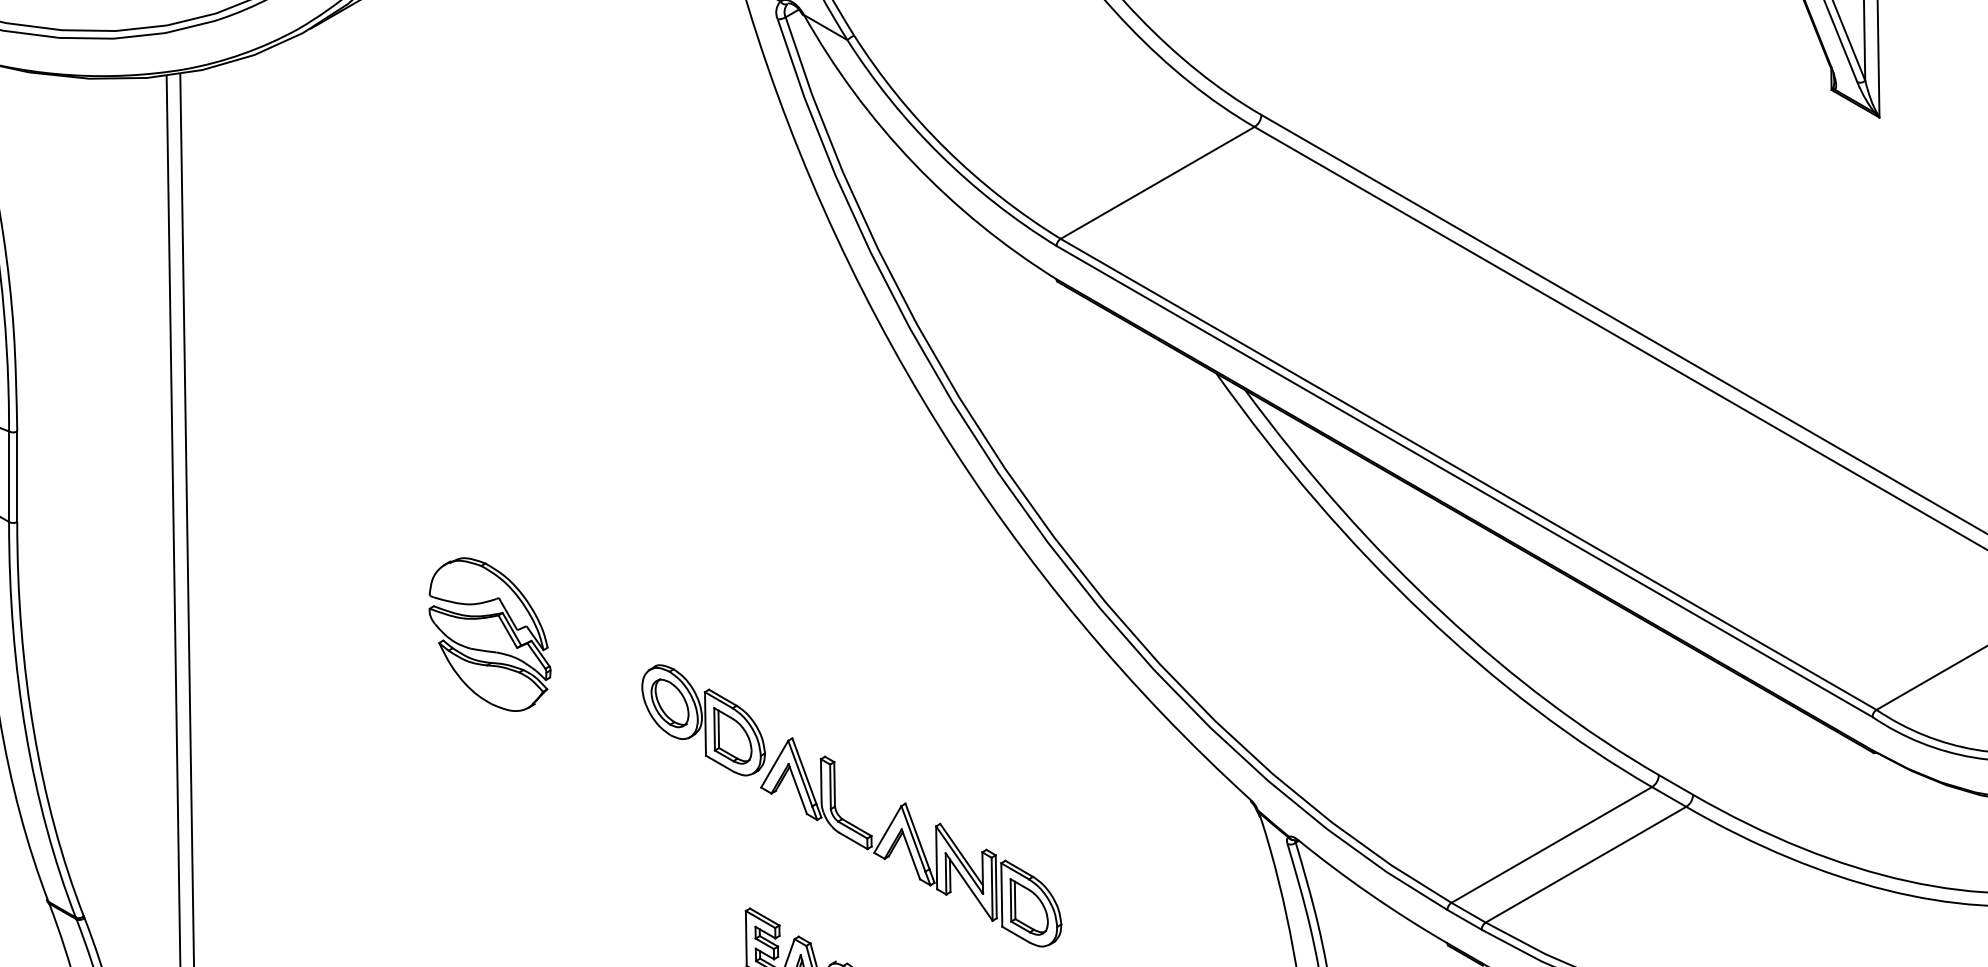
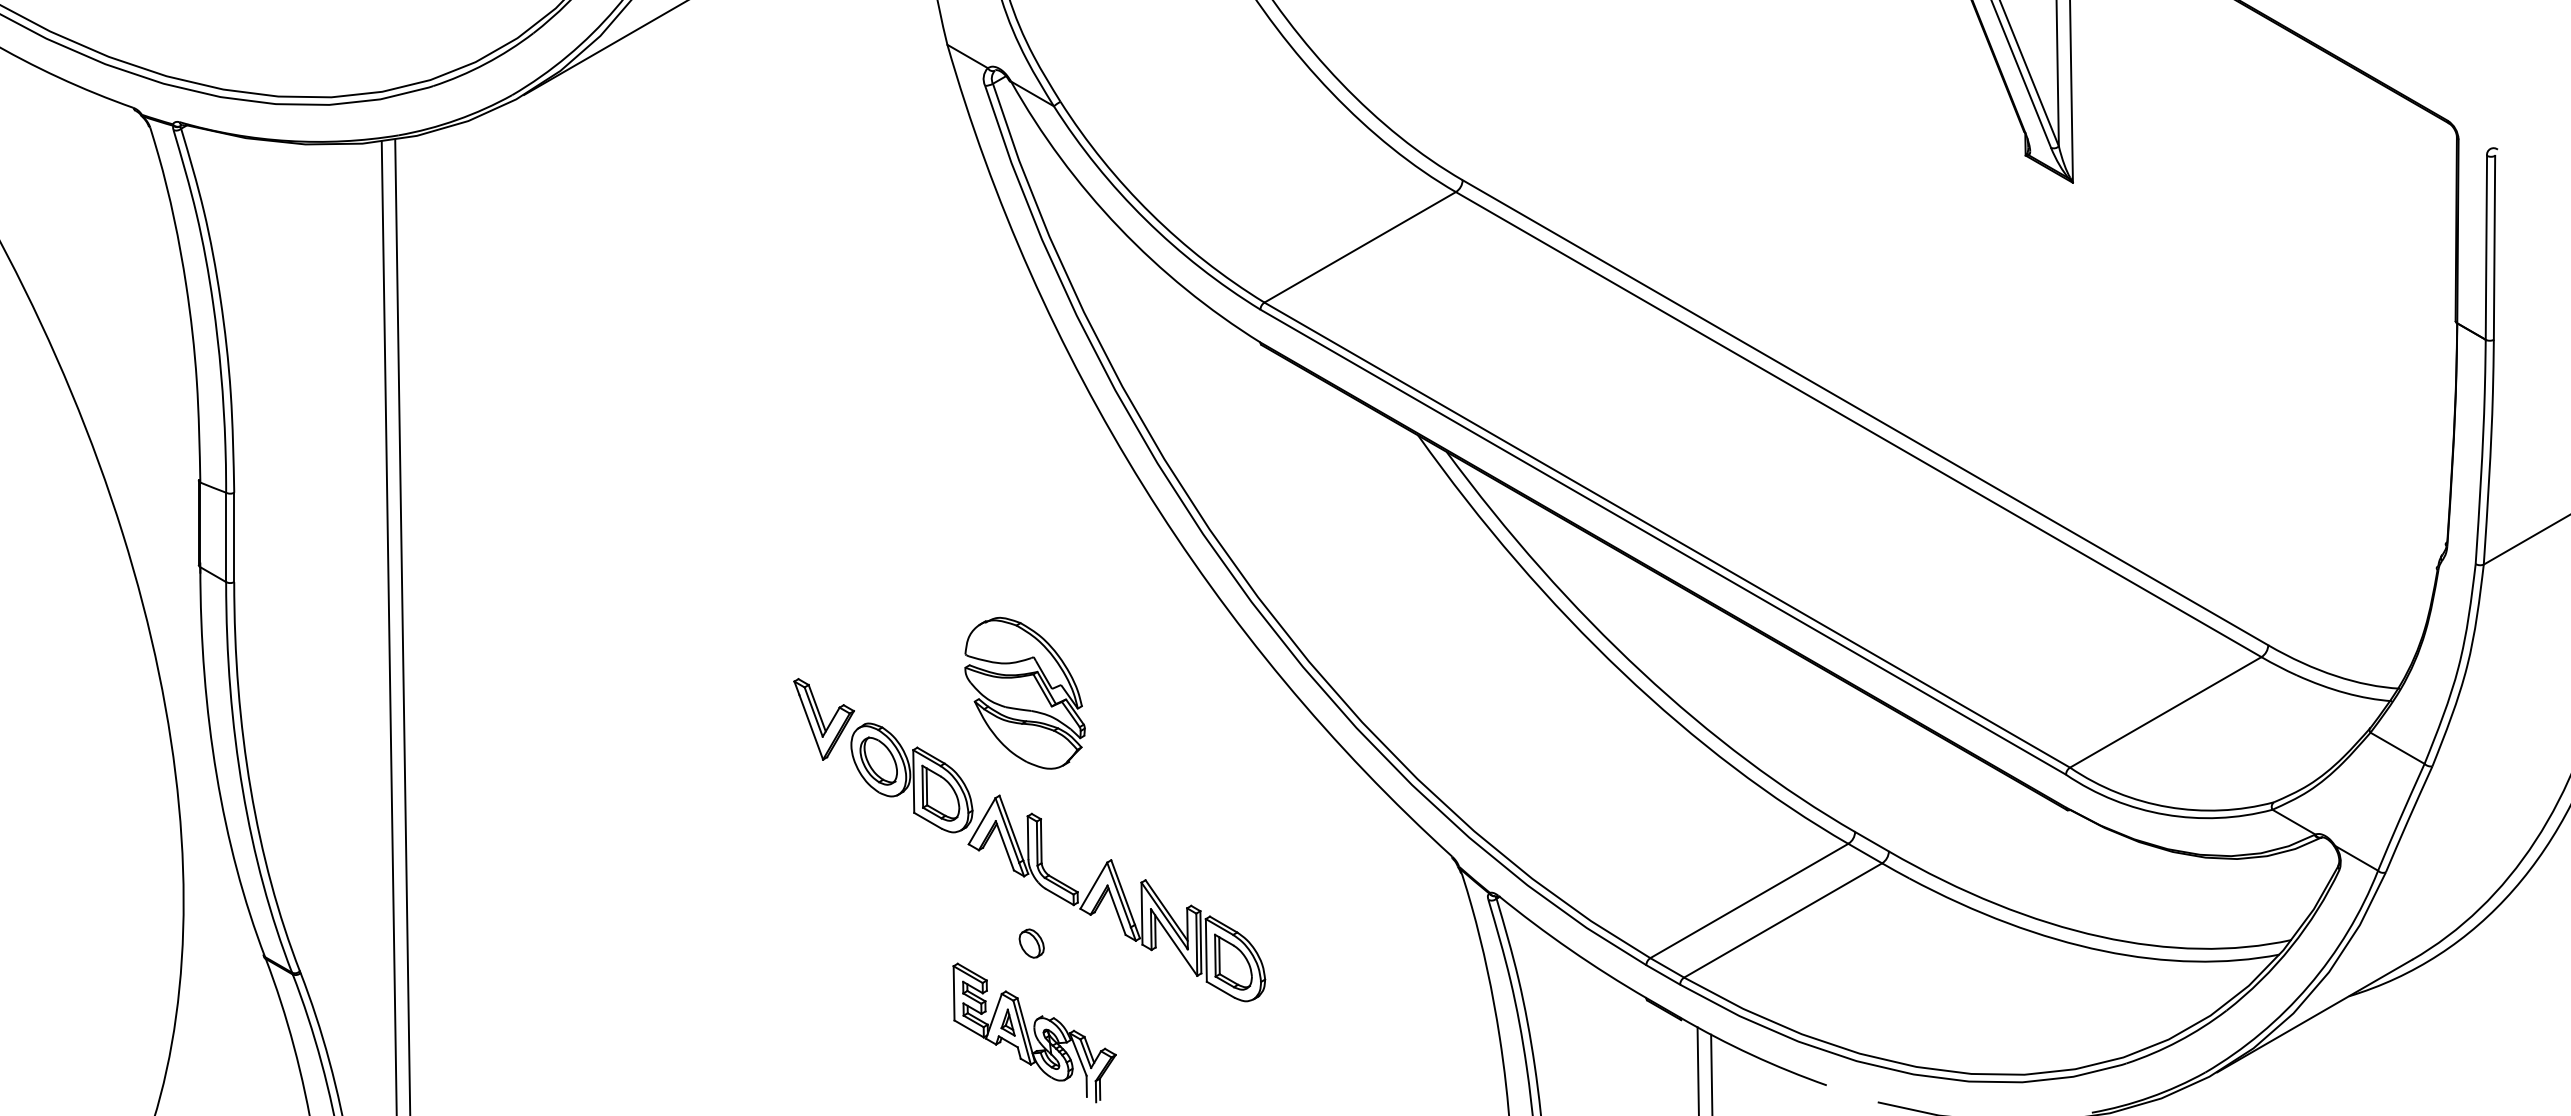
part: (489, 633) -> (1024, 692), moved
part: (614, 661) -> (823, 719), added
part: (824, 888) -> (1031, 943), added

